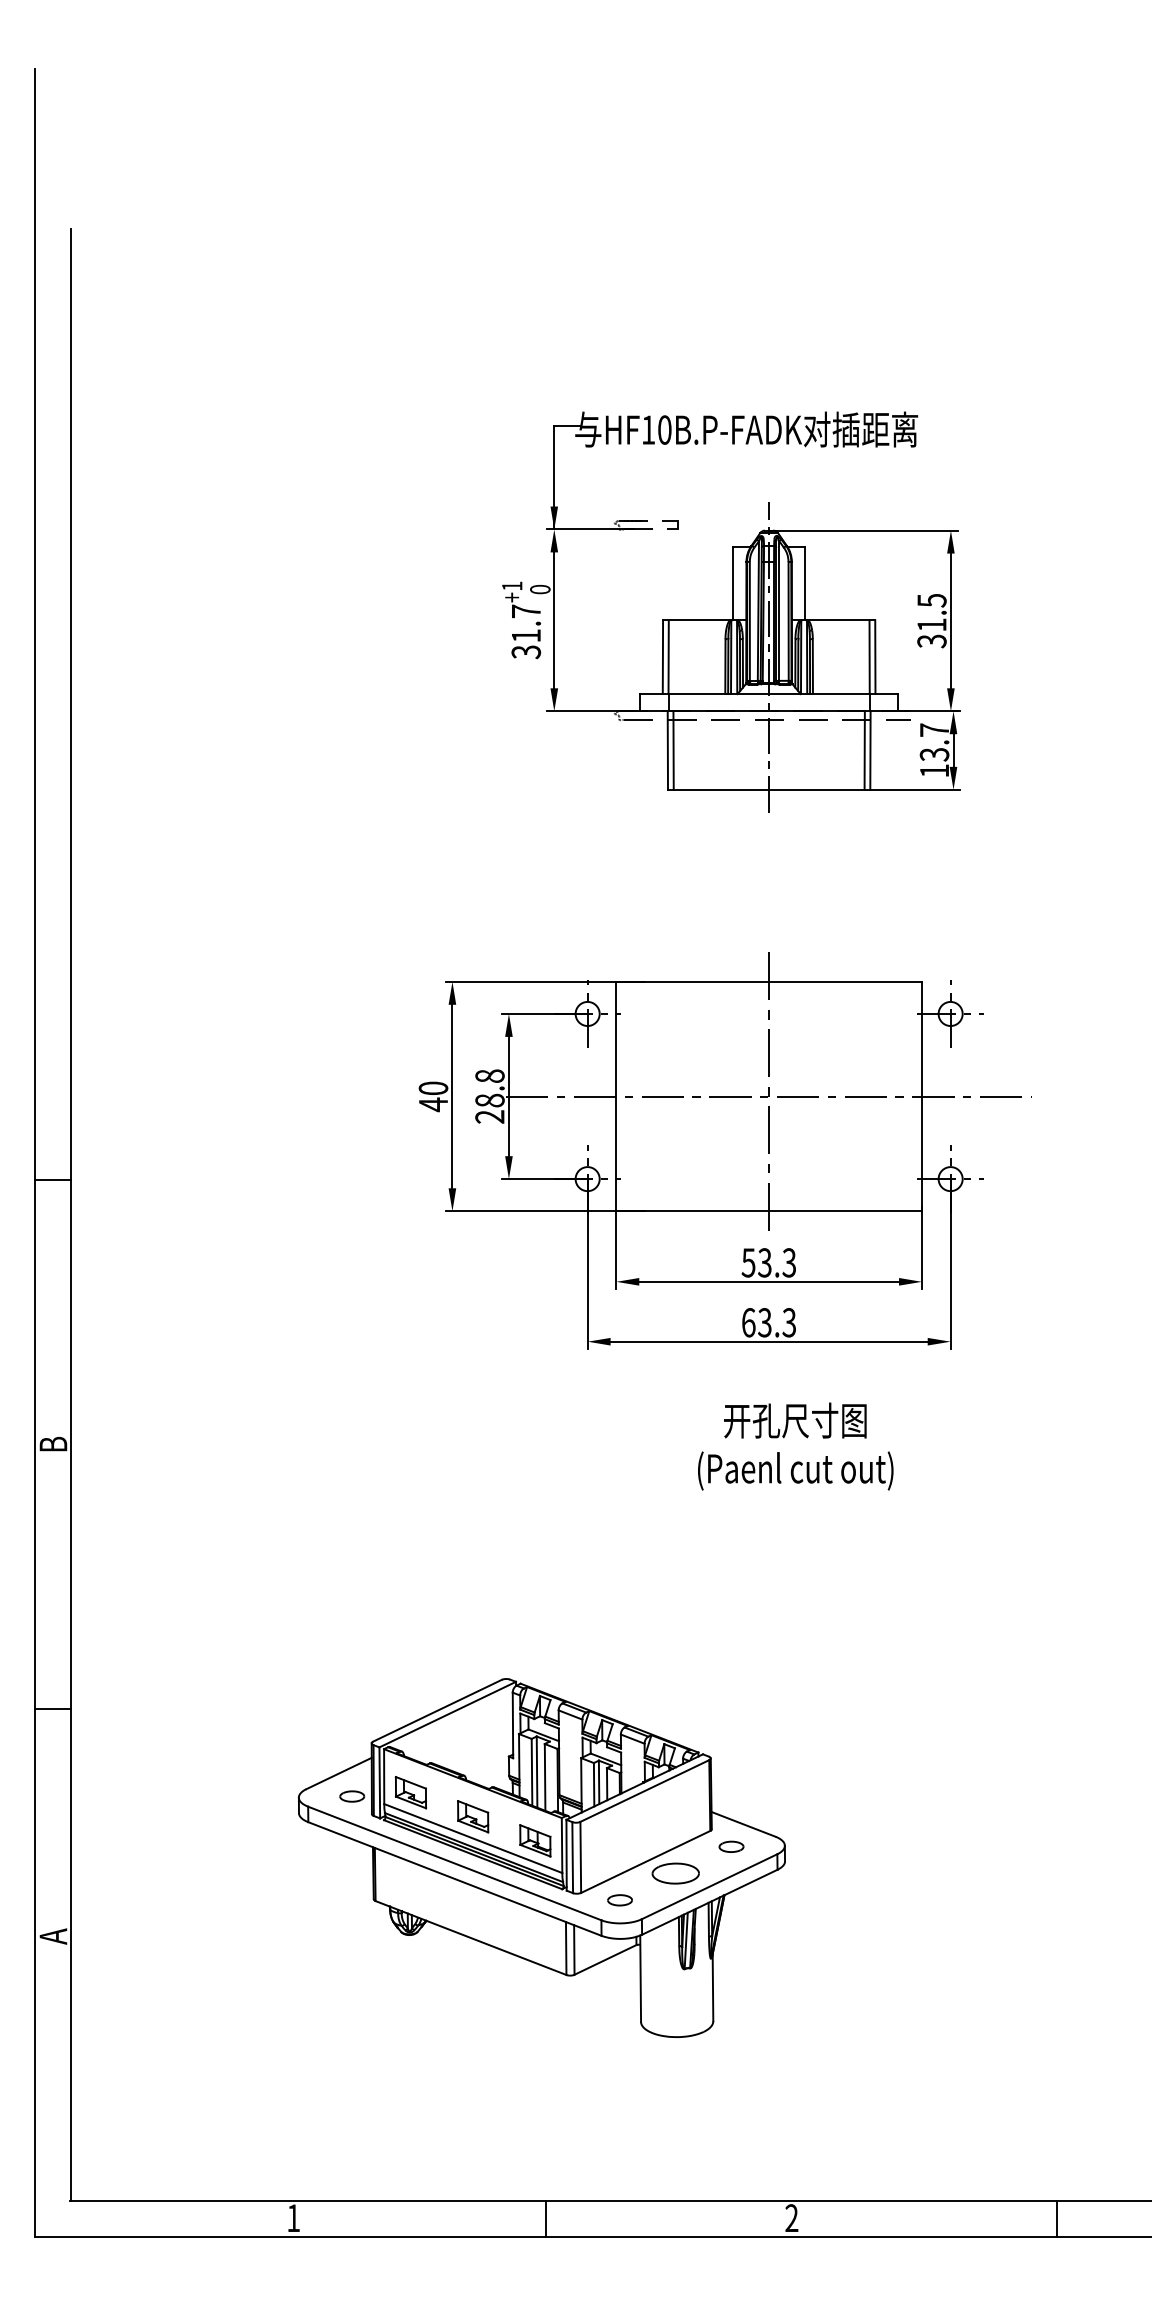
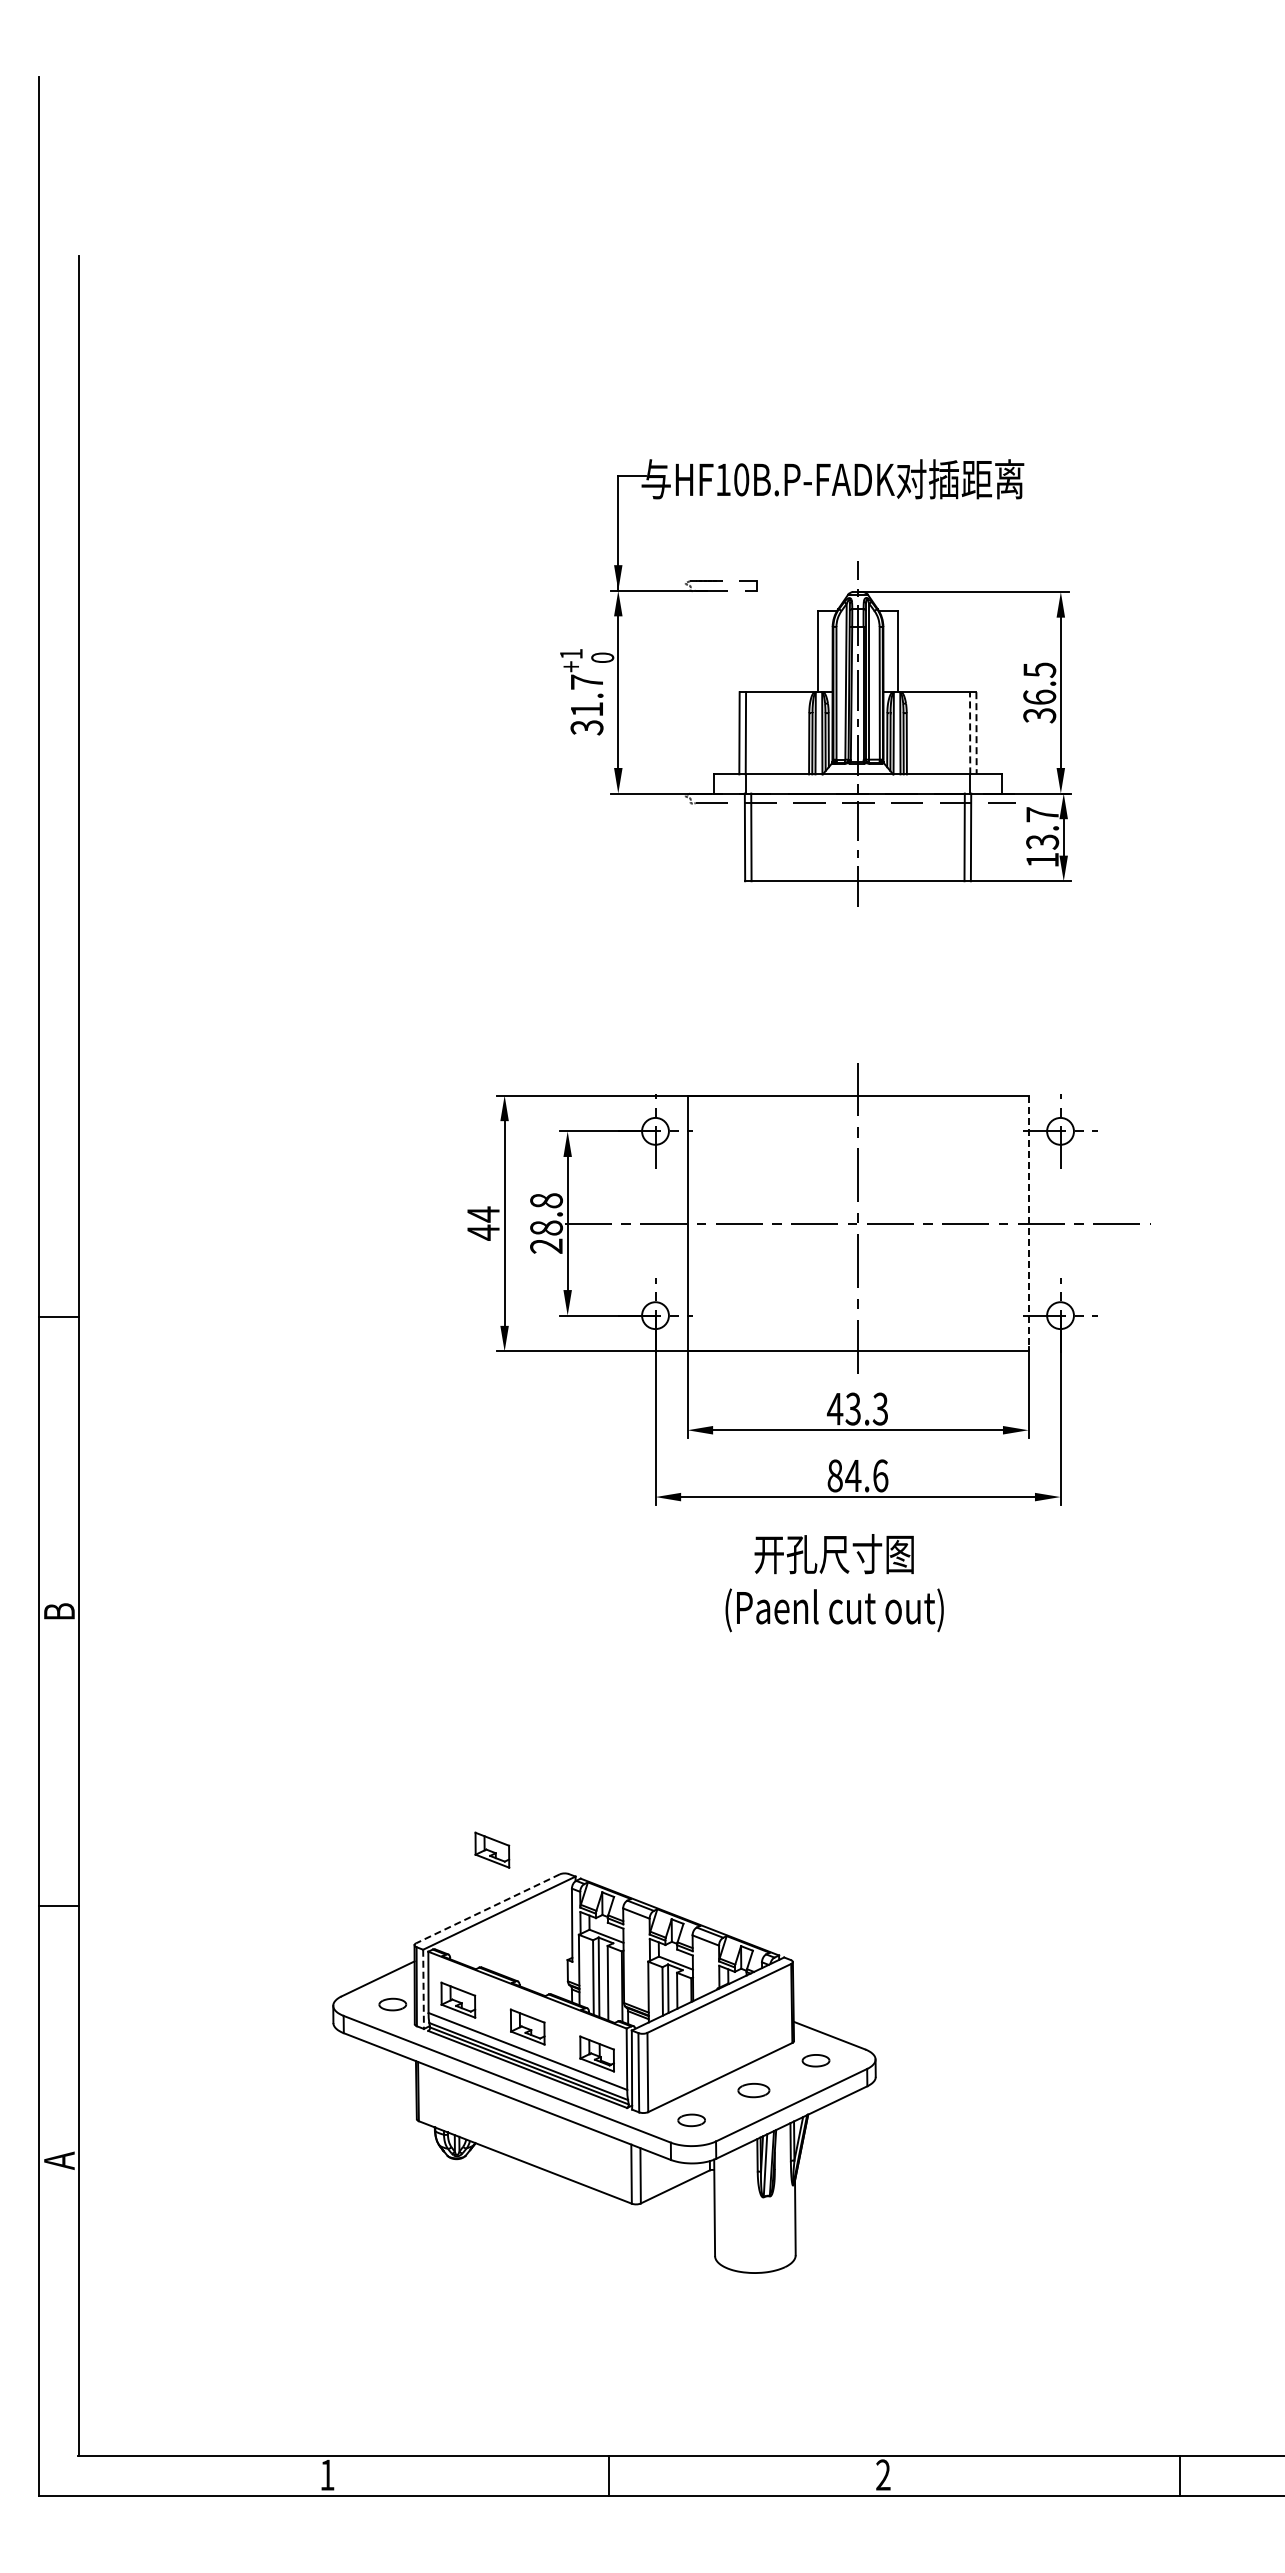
text: (931, 624) -> (1039, 696), 31.5 -> 36.5
line: (869, 656) -> (970, 732), solid -> dashed
line: (875, 657) -> (976, 733), solid -> dashed
text: (433, 1088) -> (483, 1214), 40 -> 44
line: (921, 1096) -> (1028, 1223), solid -> dashed
text: (748, 1263) -> (834, 1409), 53.3 -> 43.3
text: (768, 1322) -> (857, 1475), 63.3 -> 84.6
text: (795, 1446) -> (834, 1583), moved
part: (441, 1657) -> (492, 1849), added
line: (437, 1710) -> (488, 1908), solid -> dashed
line: (379, 1783) -> (423, 1989), solid -> dashed
part: (675, 1873) -> (753, 2090), size x0.6

